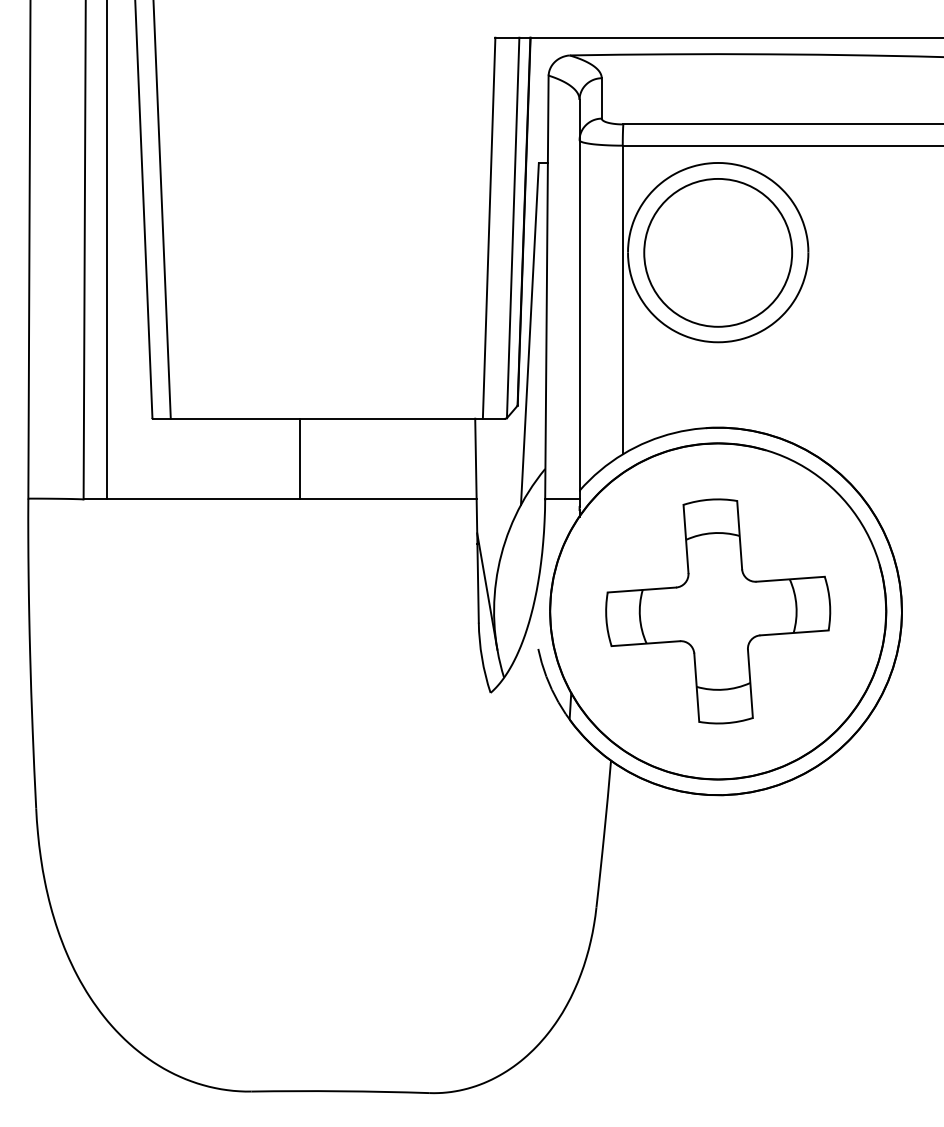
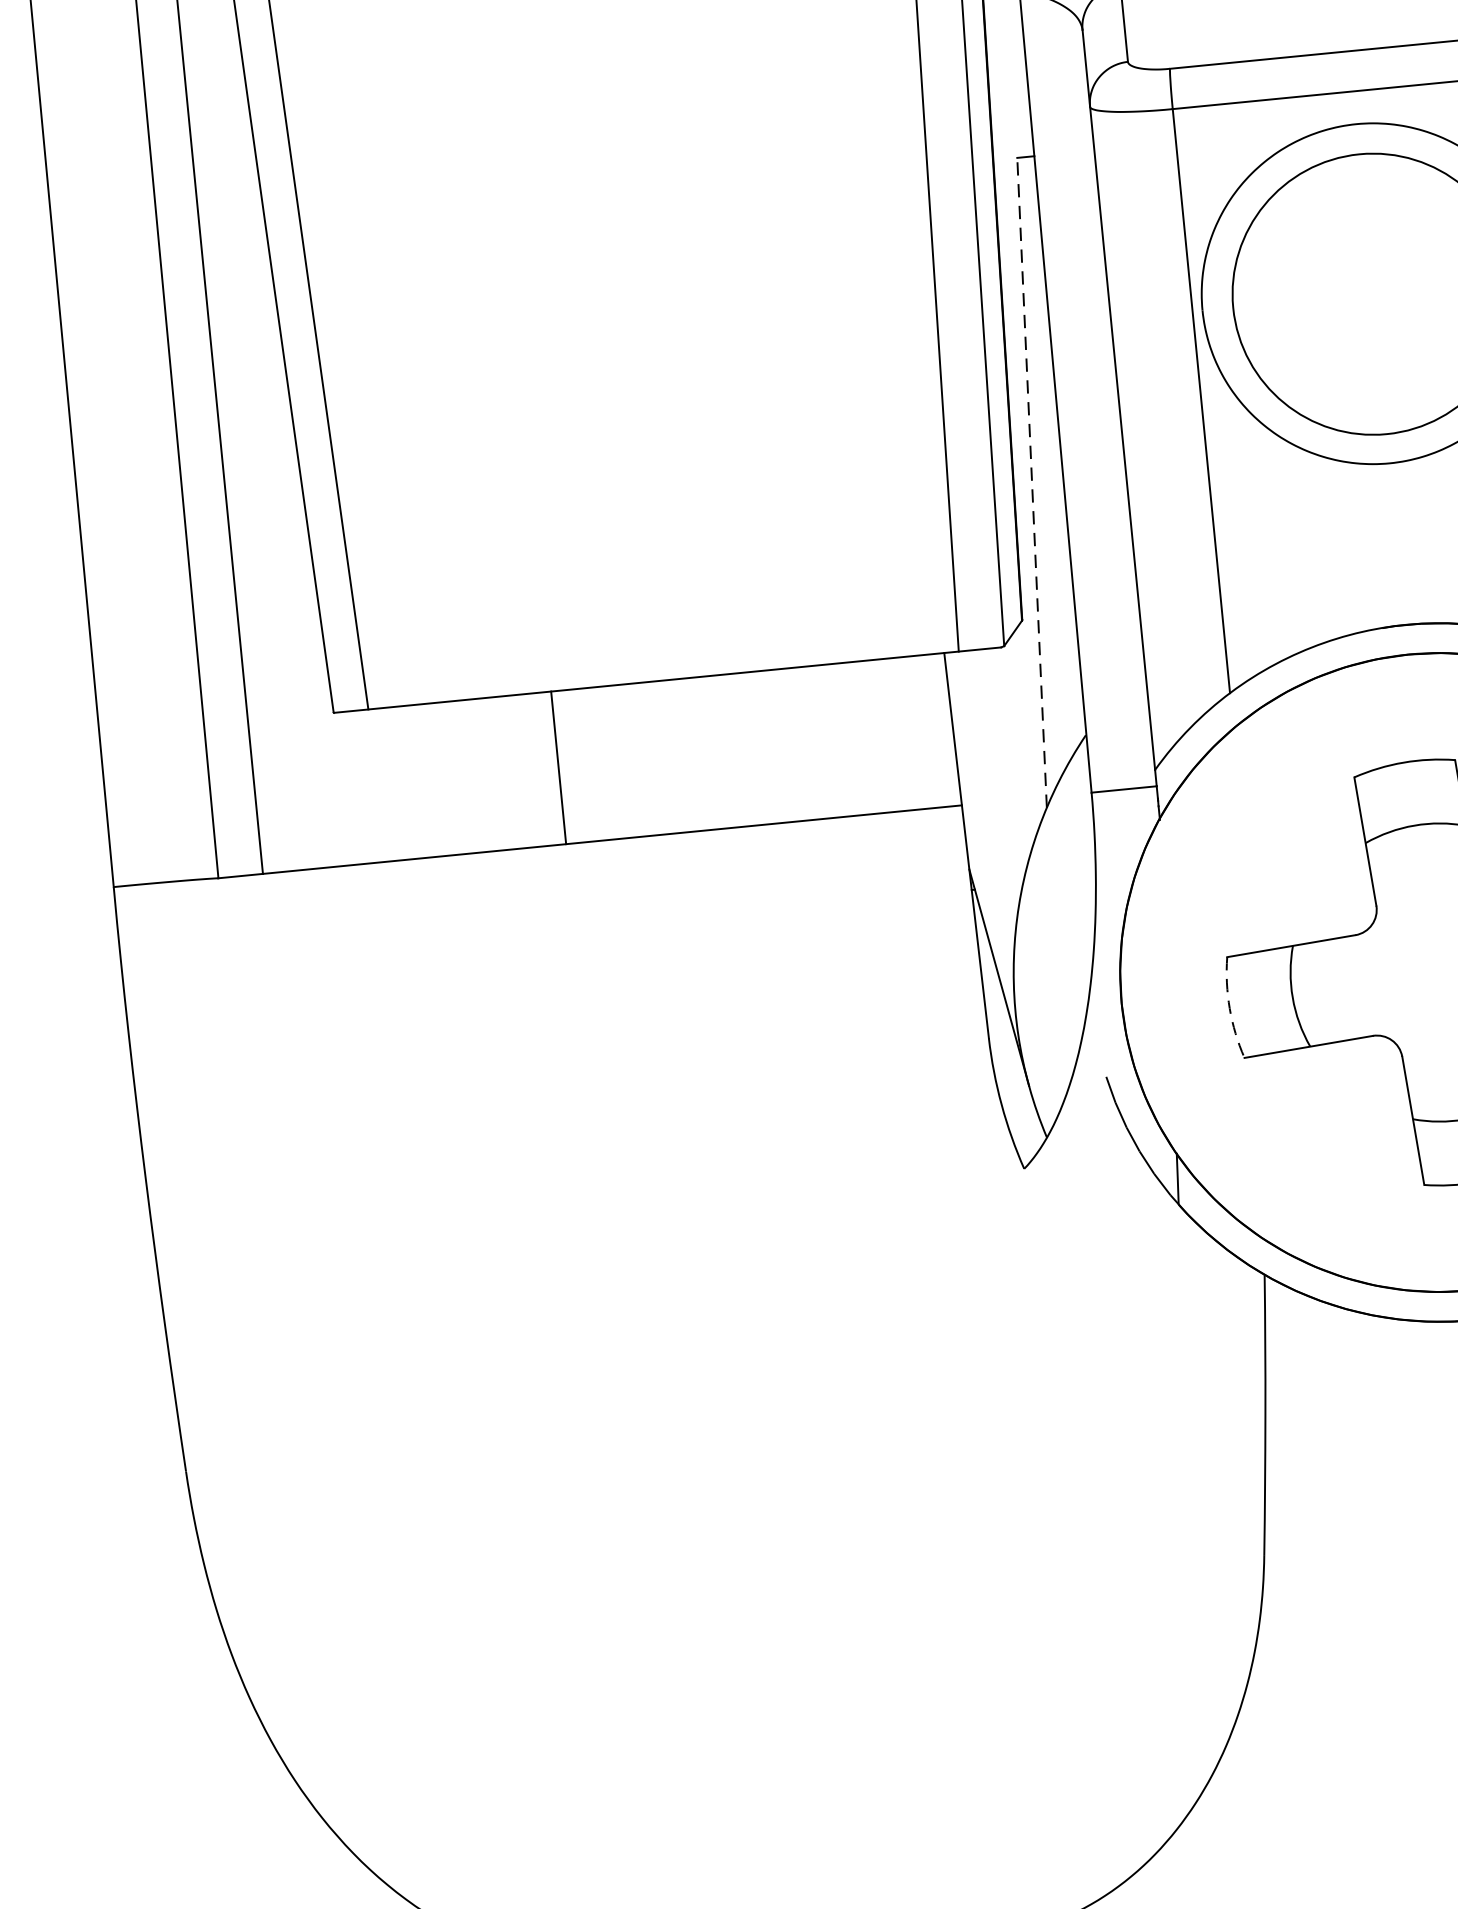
line: (529, 333) -> (1031, 481), solid -> dashed
line: (300, 458) -> (558, 766), moved
arc: (606, 619) -> (1229, 1008), solid -> dashed

